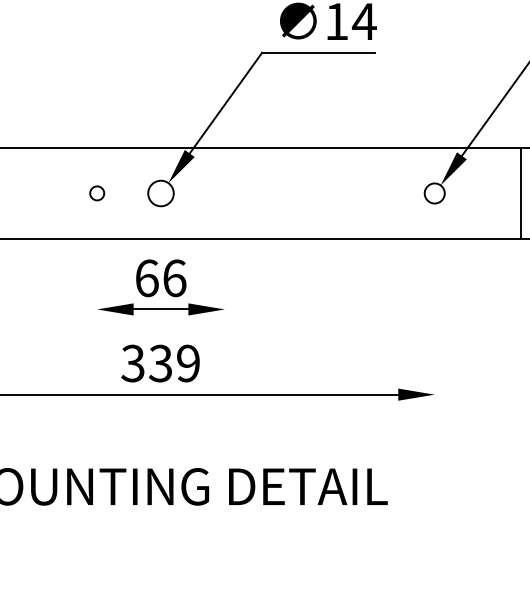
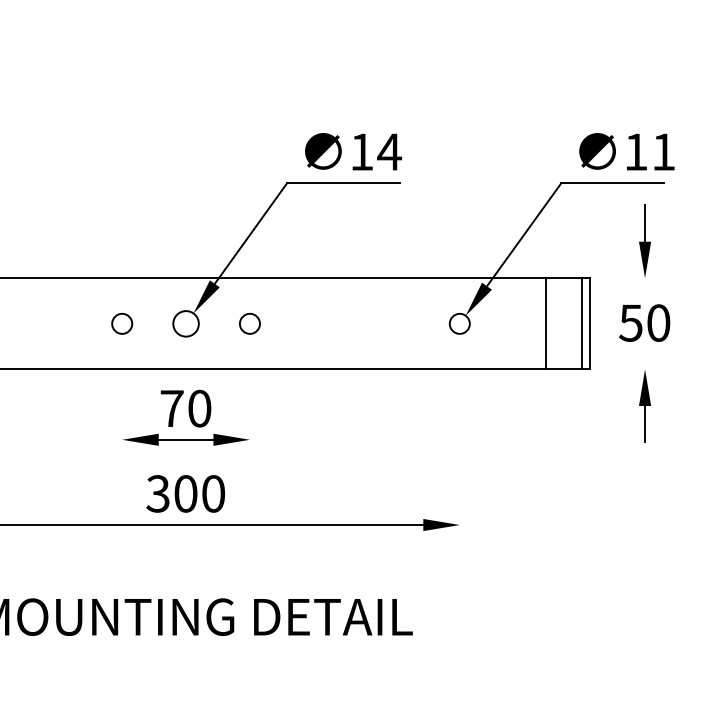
circle: (97, 193) -> (122, 323), size x1.43
circle: (224, 193) -> (249, 323), added
text: (160, 278) -> (185, 408), 66 -> 70
text: (174, 363) -> (199, 493), 339 -> 300

